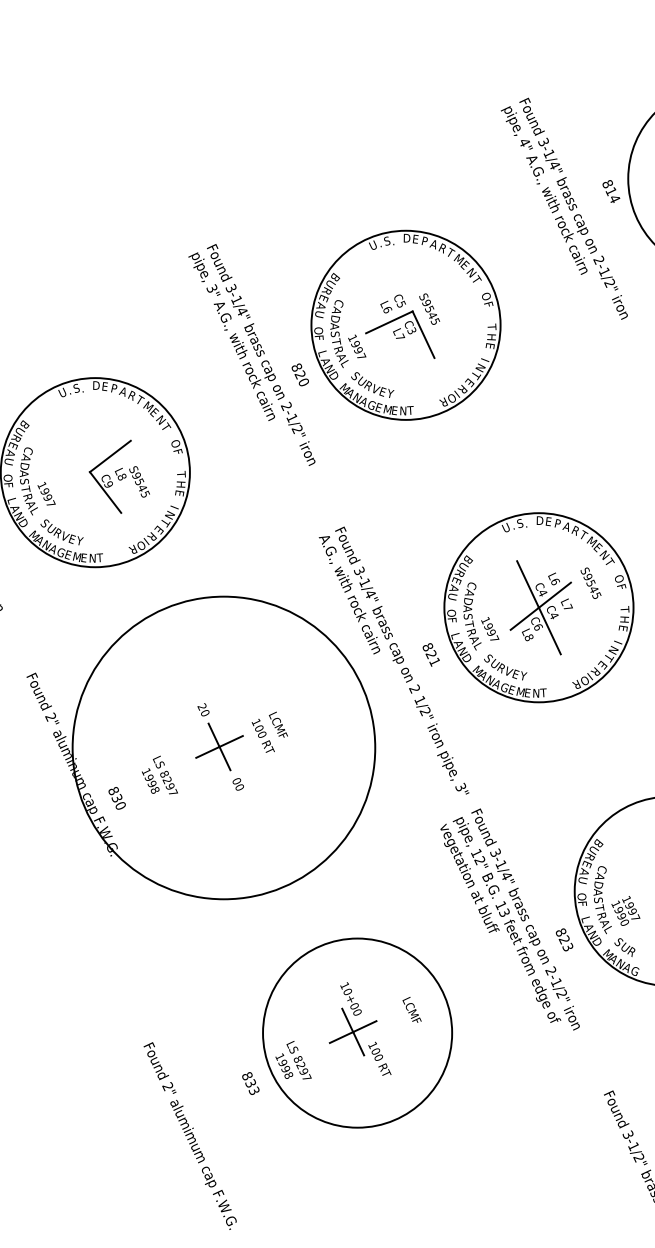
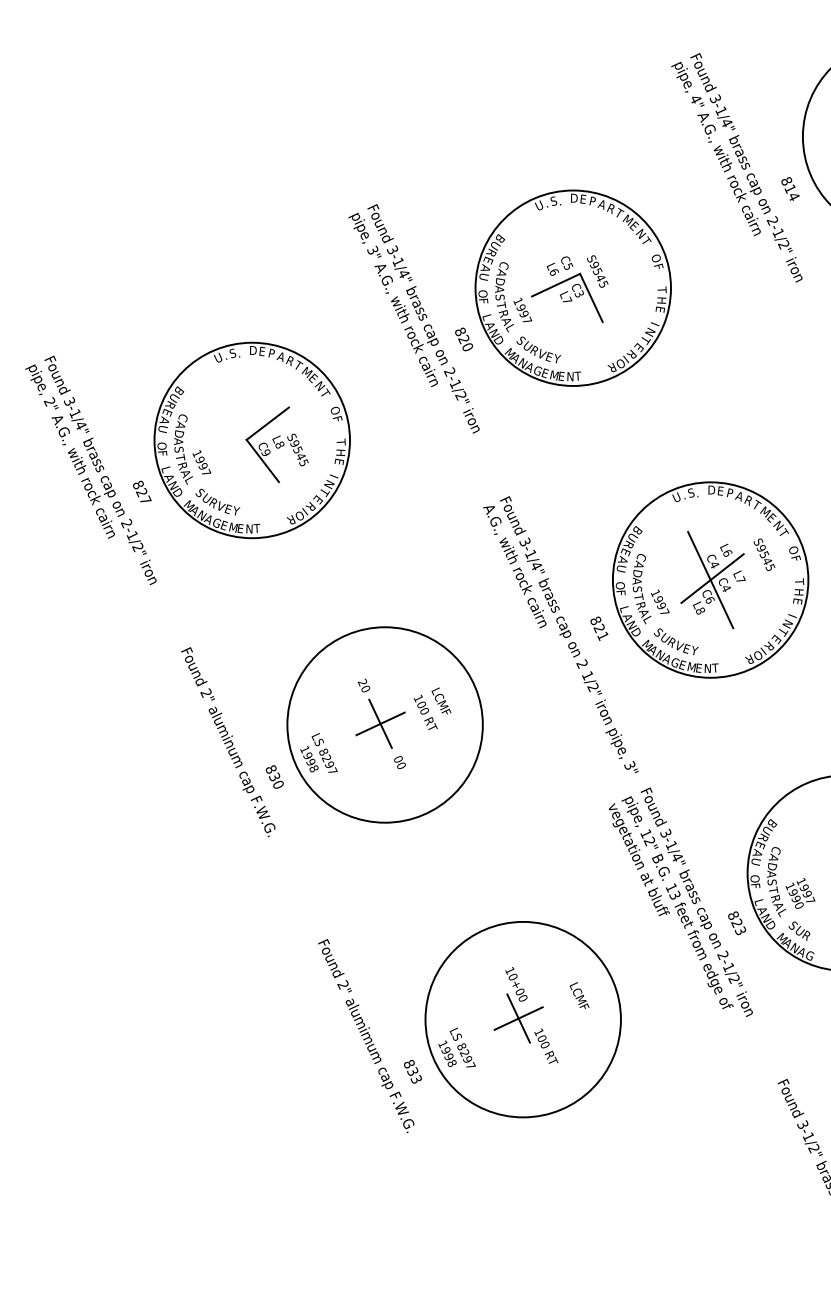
text: (611, 191) -> (790, 188), moved
circle: (223, 747) -> (384, 724), size x0.62
text: (190, 1136) -> (366, 1036), moved

